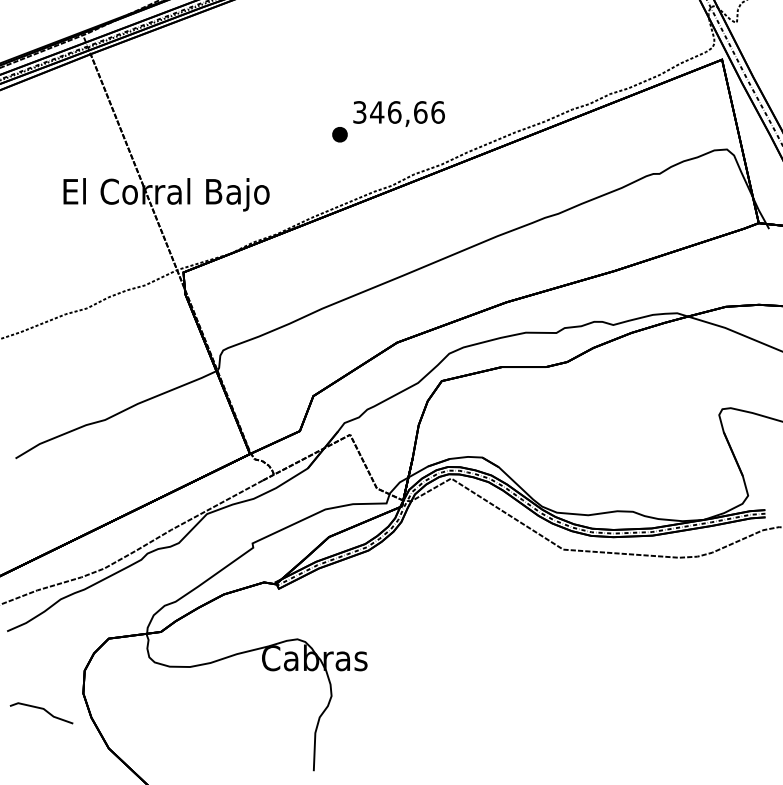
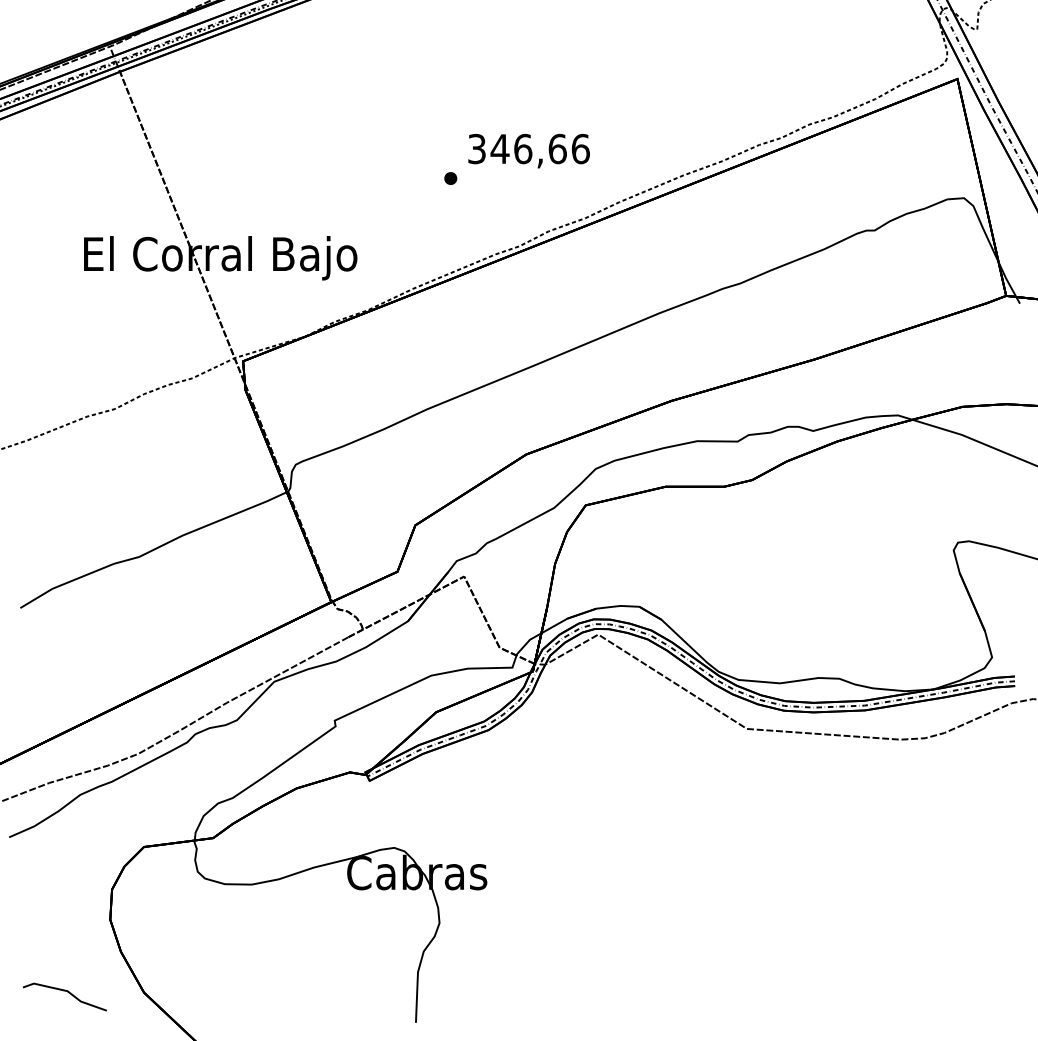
part: (339, 134) -> (450, 178), size x0.62
line: (41, 709) -> (64, 991), moved

